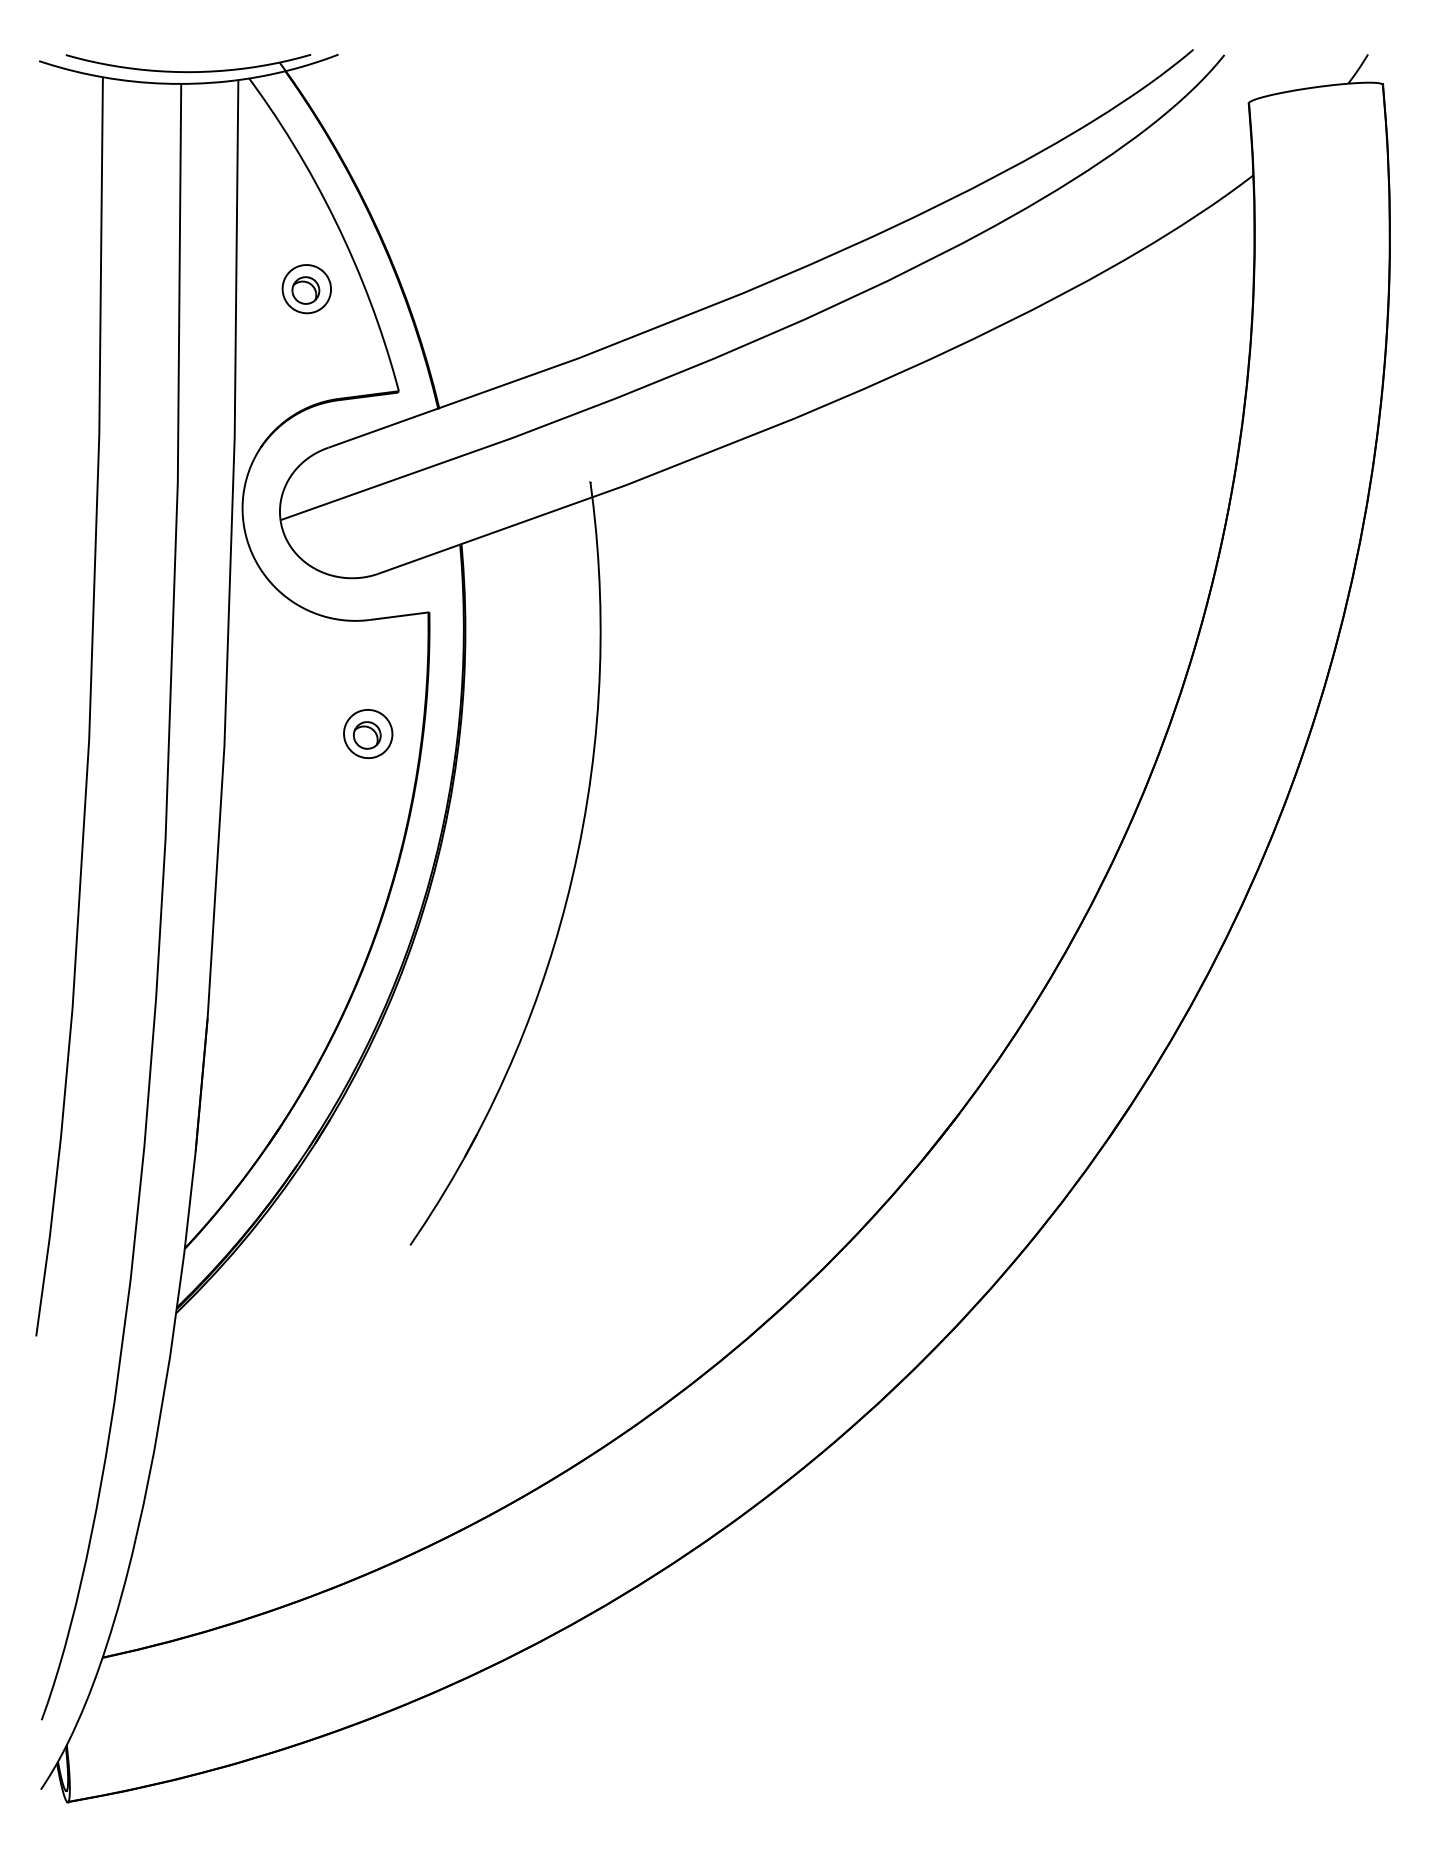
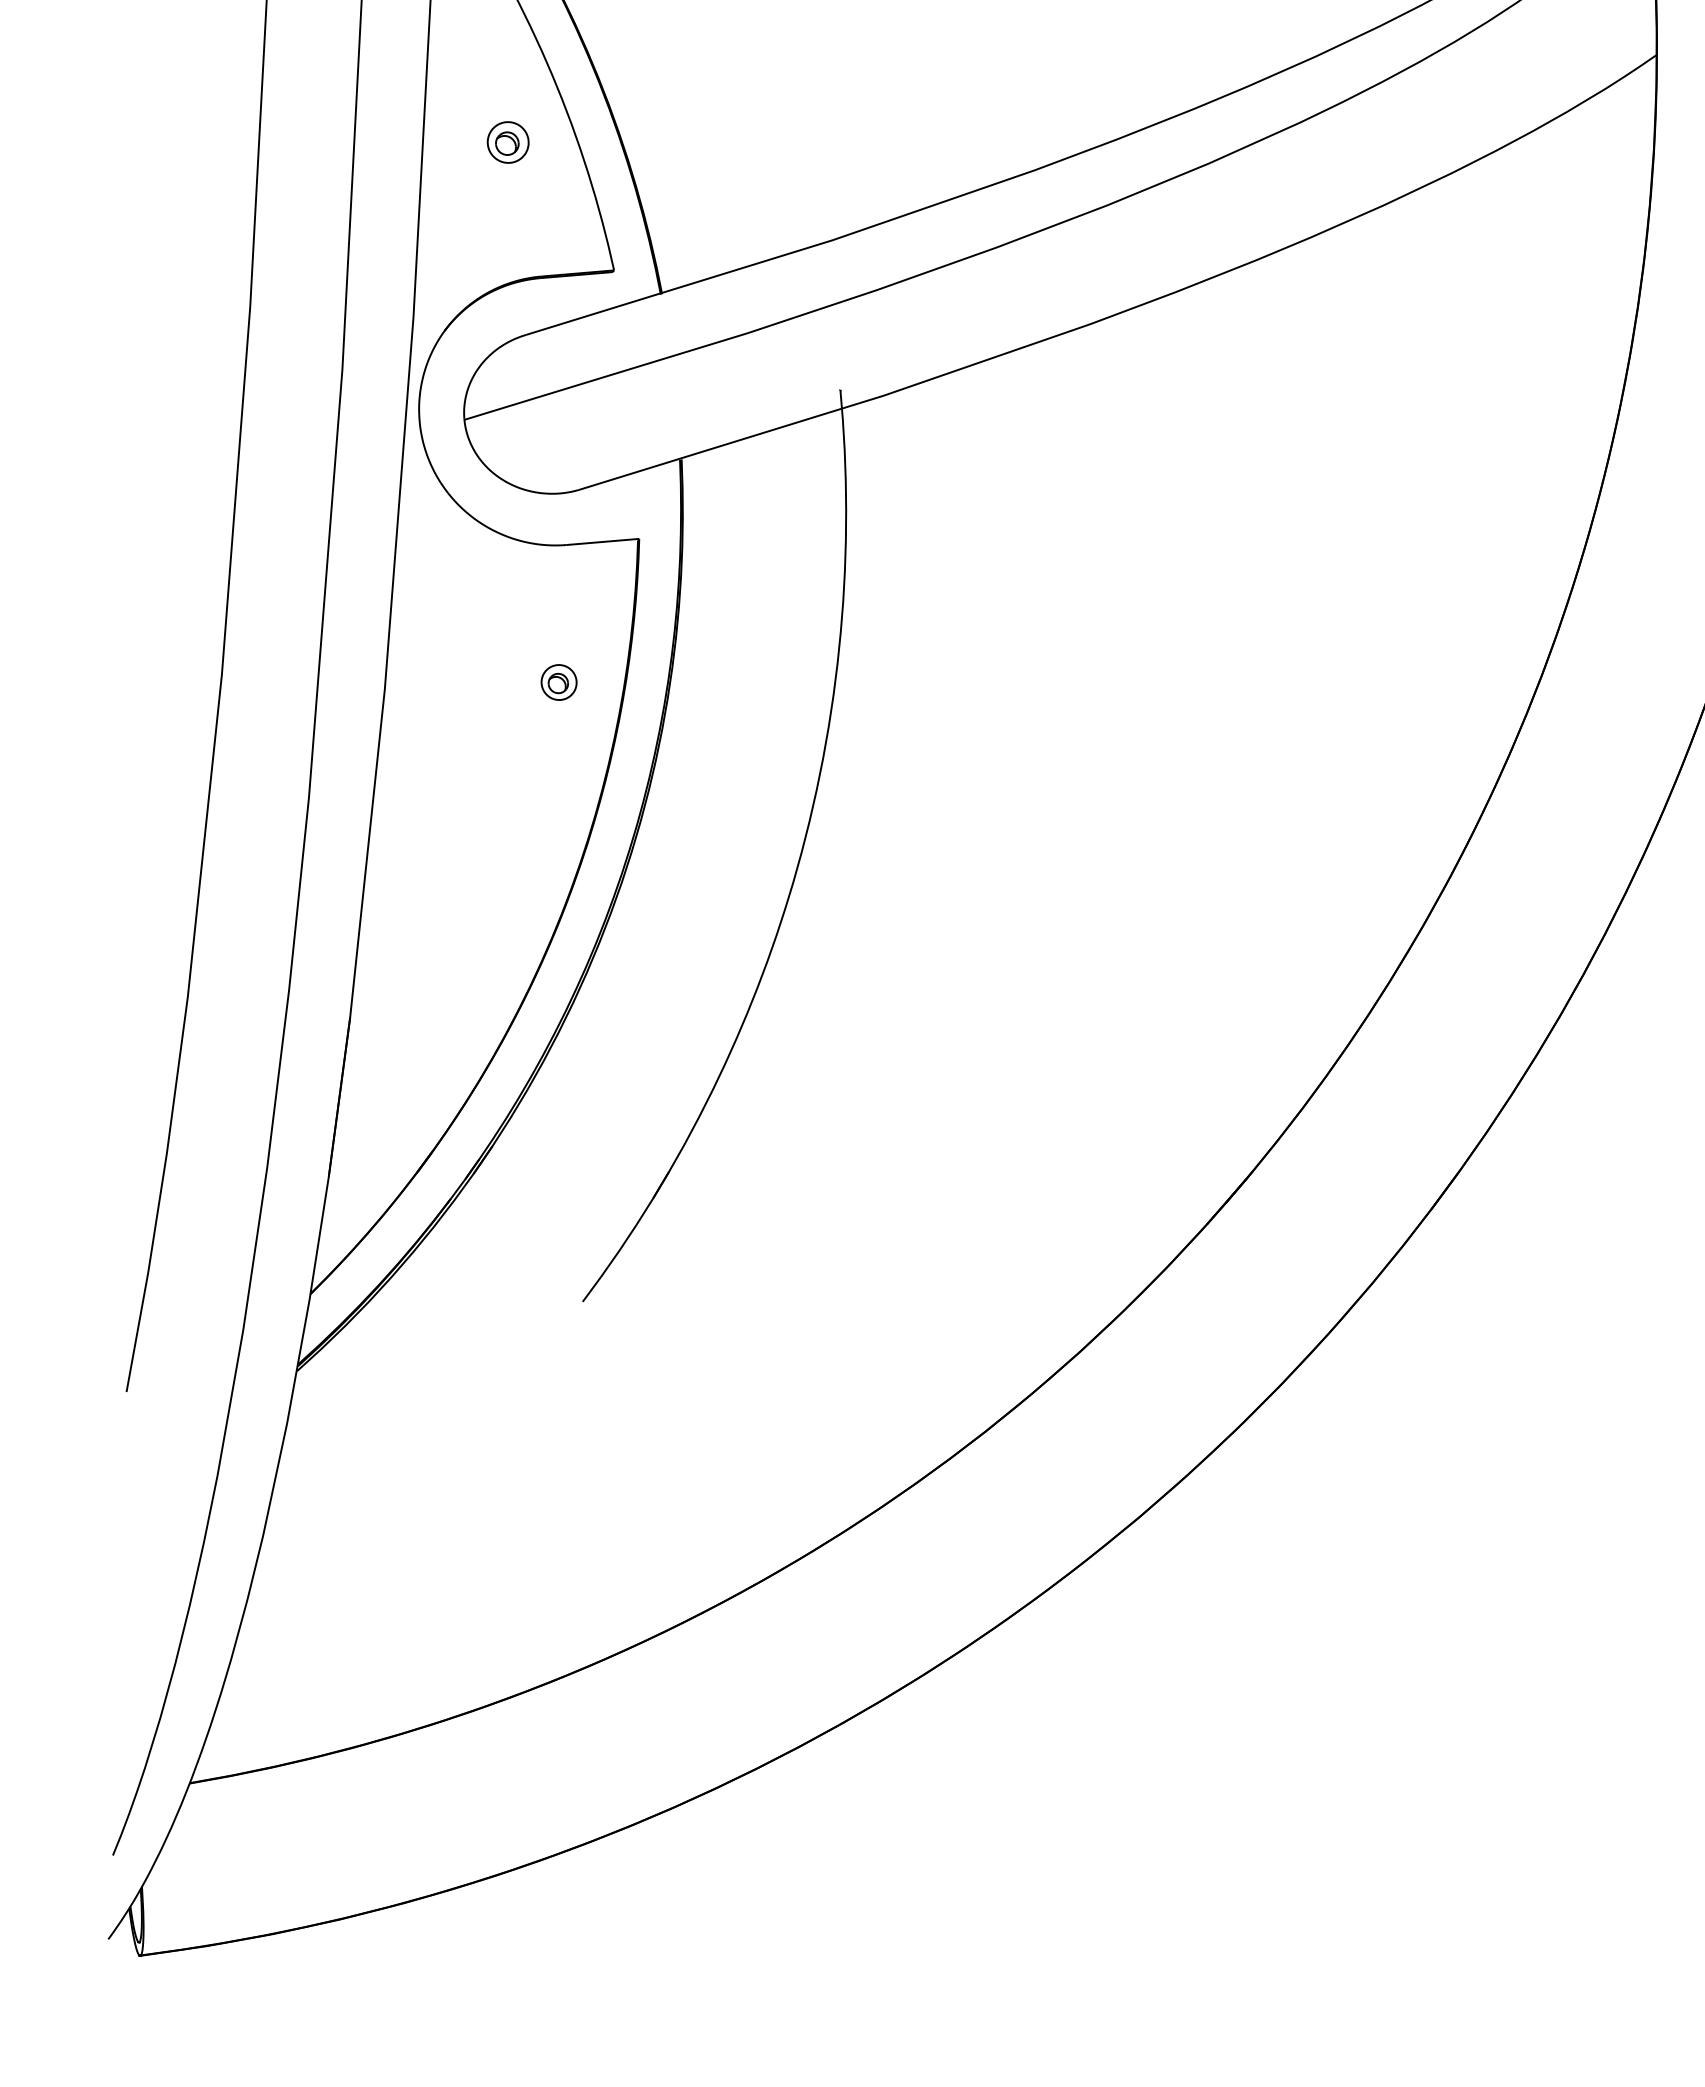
part: (306, 289) -> (507, 142), size x0.7
part: (368, 733) -> (559, 681), size x0.6

